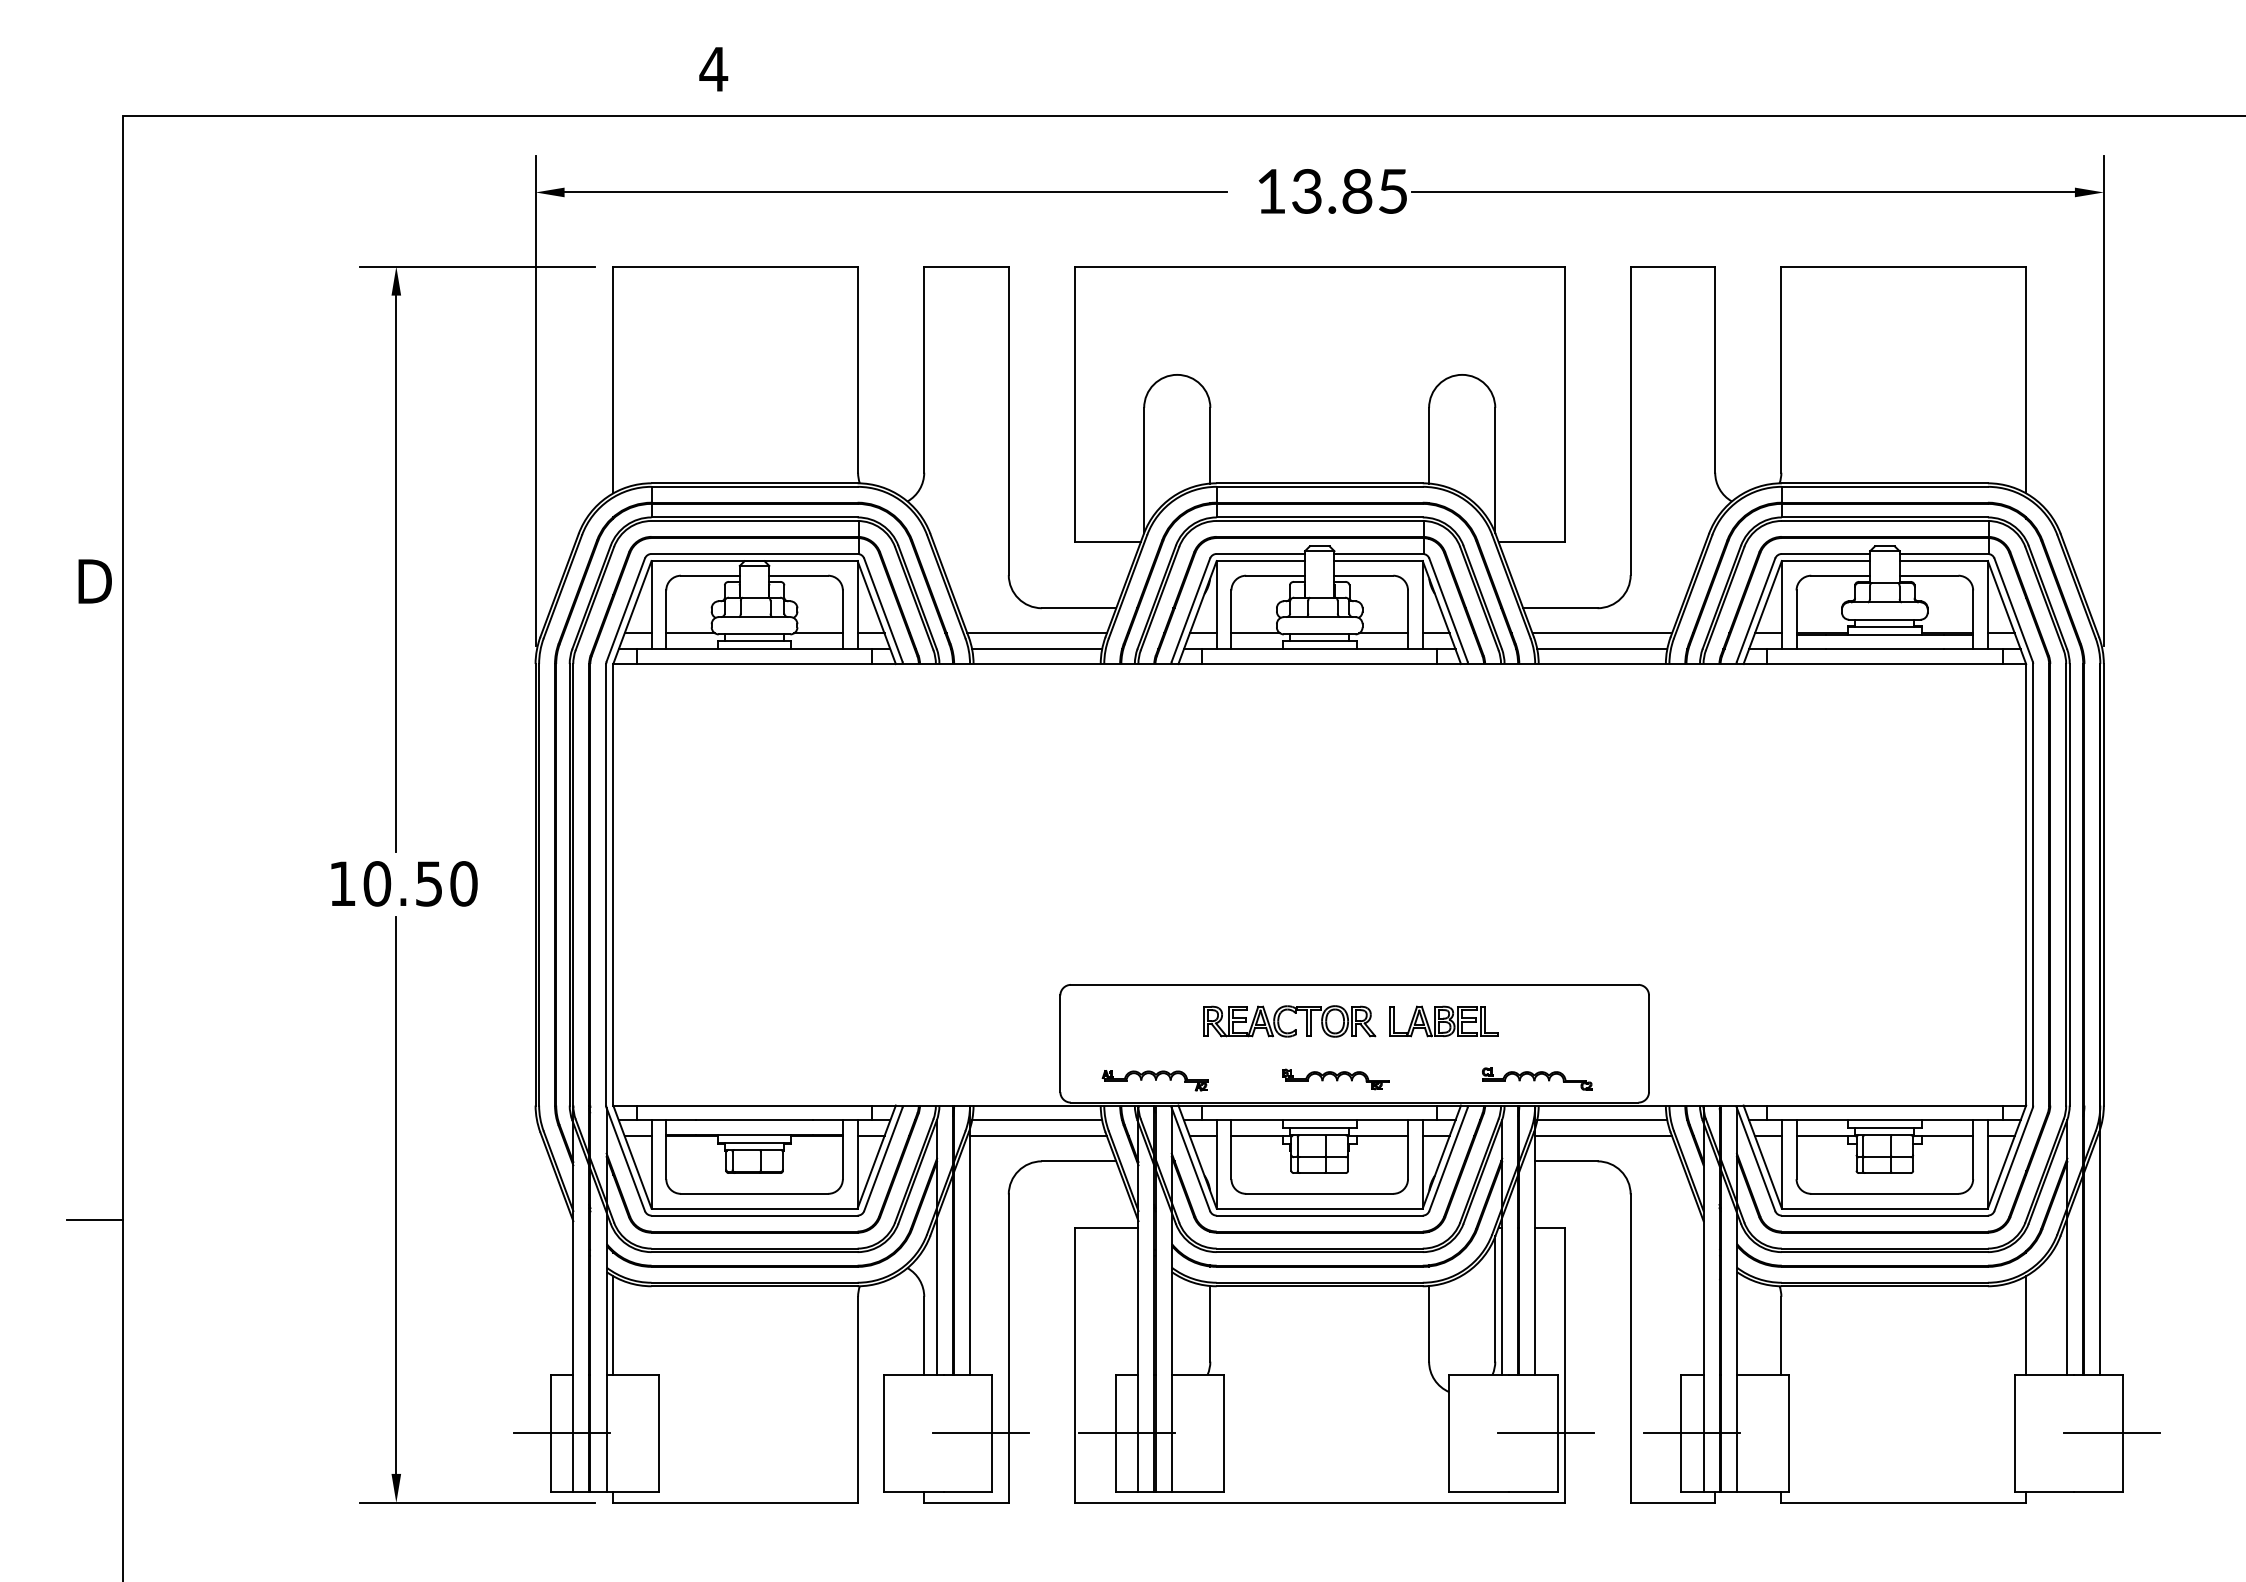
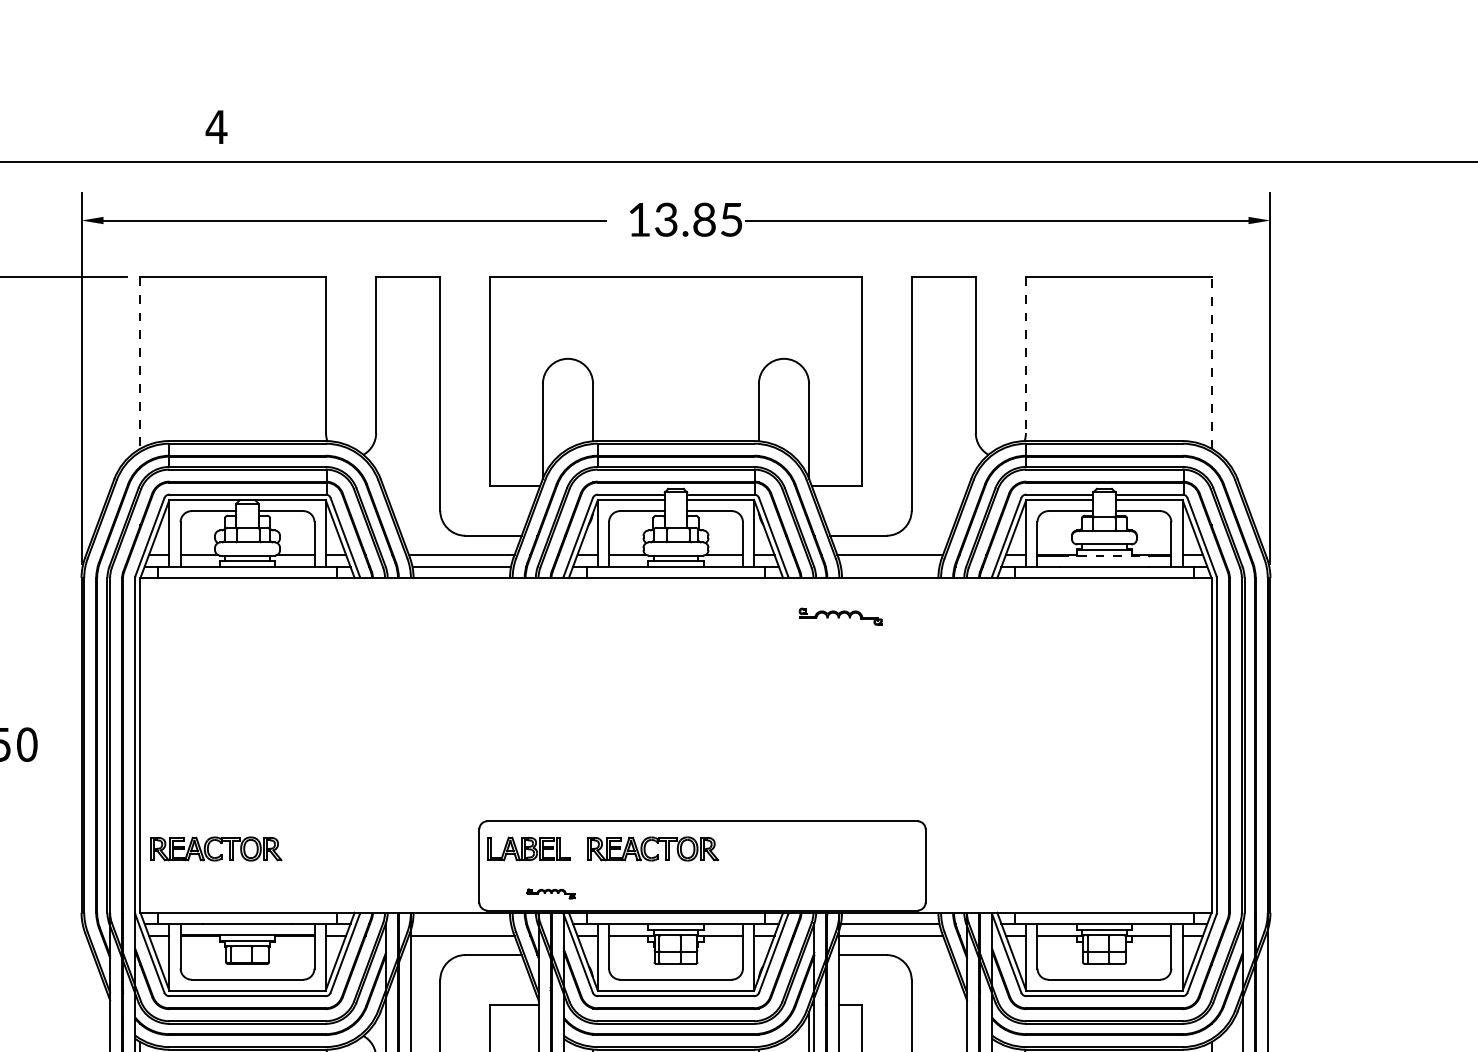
line: (1781, 370) -> (1026, 355), solid -> dashed
line: (2026, 379) -> (1211, 362), solid -> dashed
line: (613, 380) -> (140, 363), solid -> dashed
line: (1884, 634) -> (1104, 555), solid -> dashed
line: (1602, 649) -> (890, 567), removed
part: (718, 1013) -> (220, 842), added
part: (1443, 1021) -> (528, 849), moved
part: (1537, 1078) -> (841, 616), moved
part: (1335, 1079) -> (687, 893), removed
part: (1154, 1080) -> (550, 893), size x0.6
line: (1037, 1120) -> (462, 924), removed

